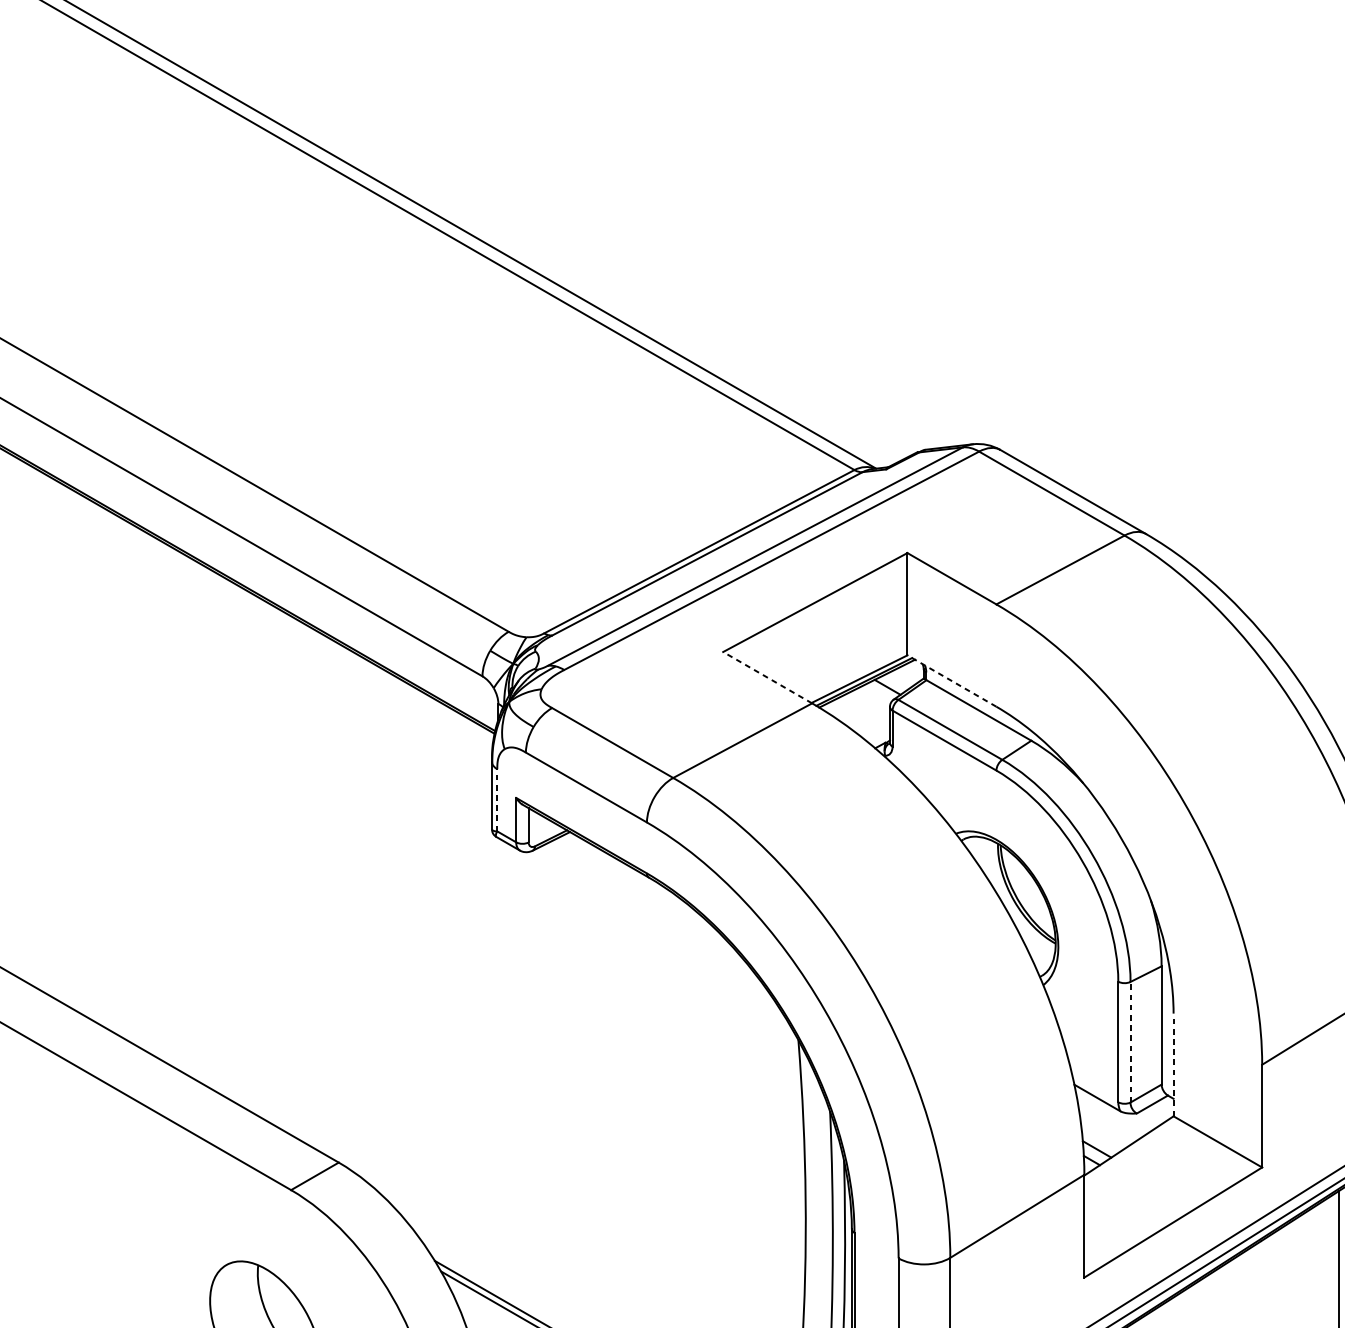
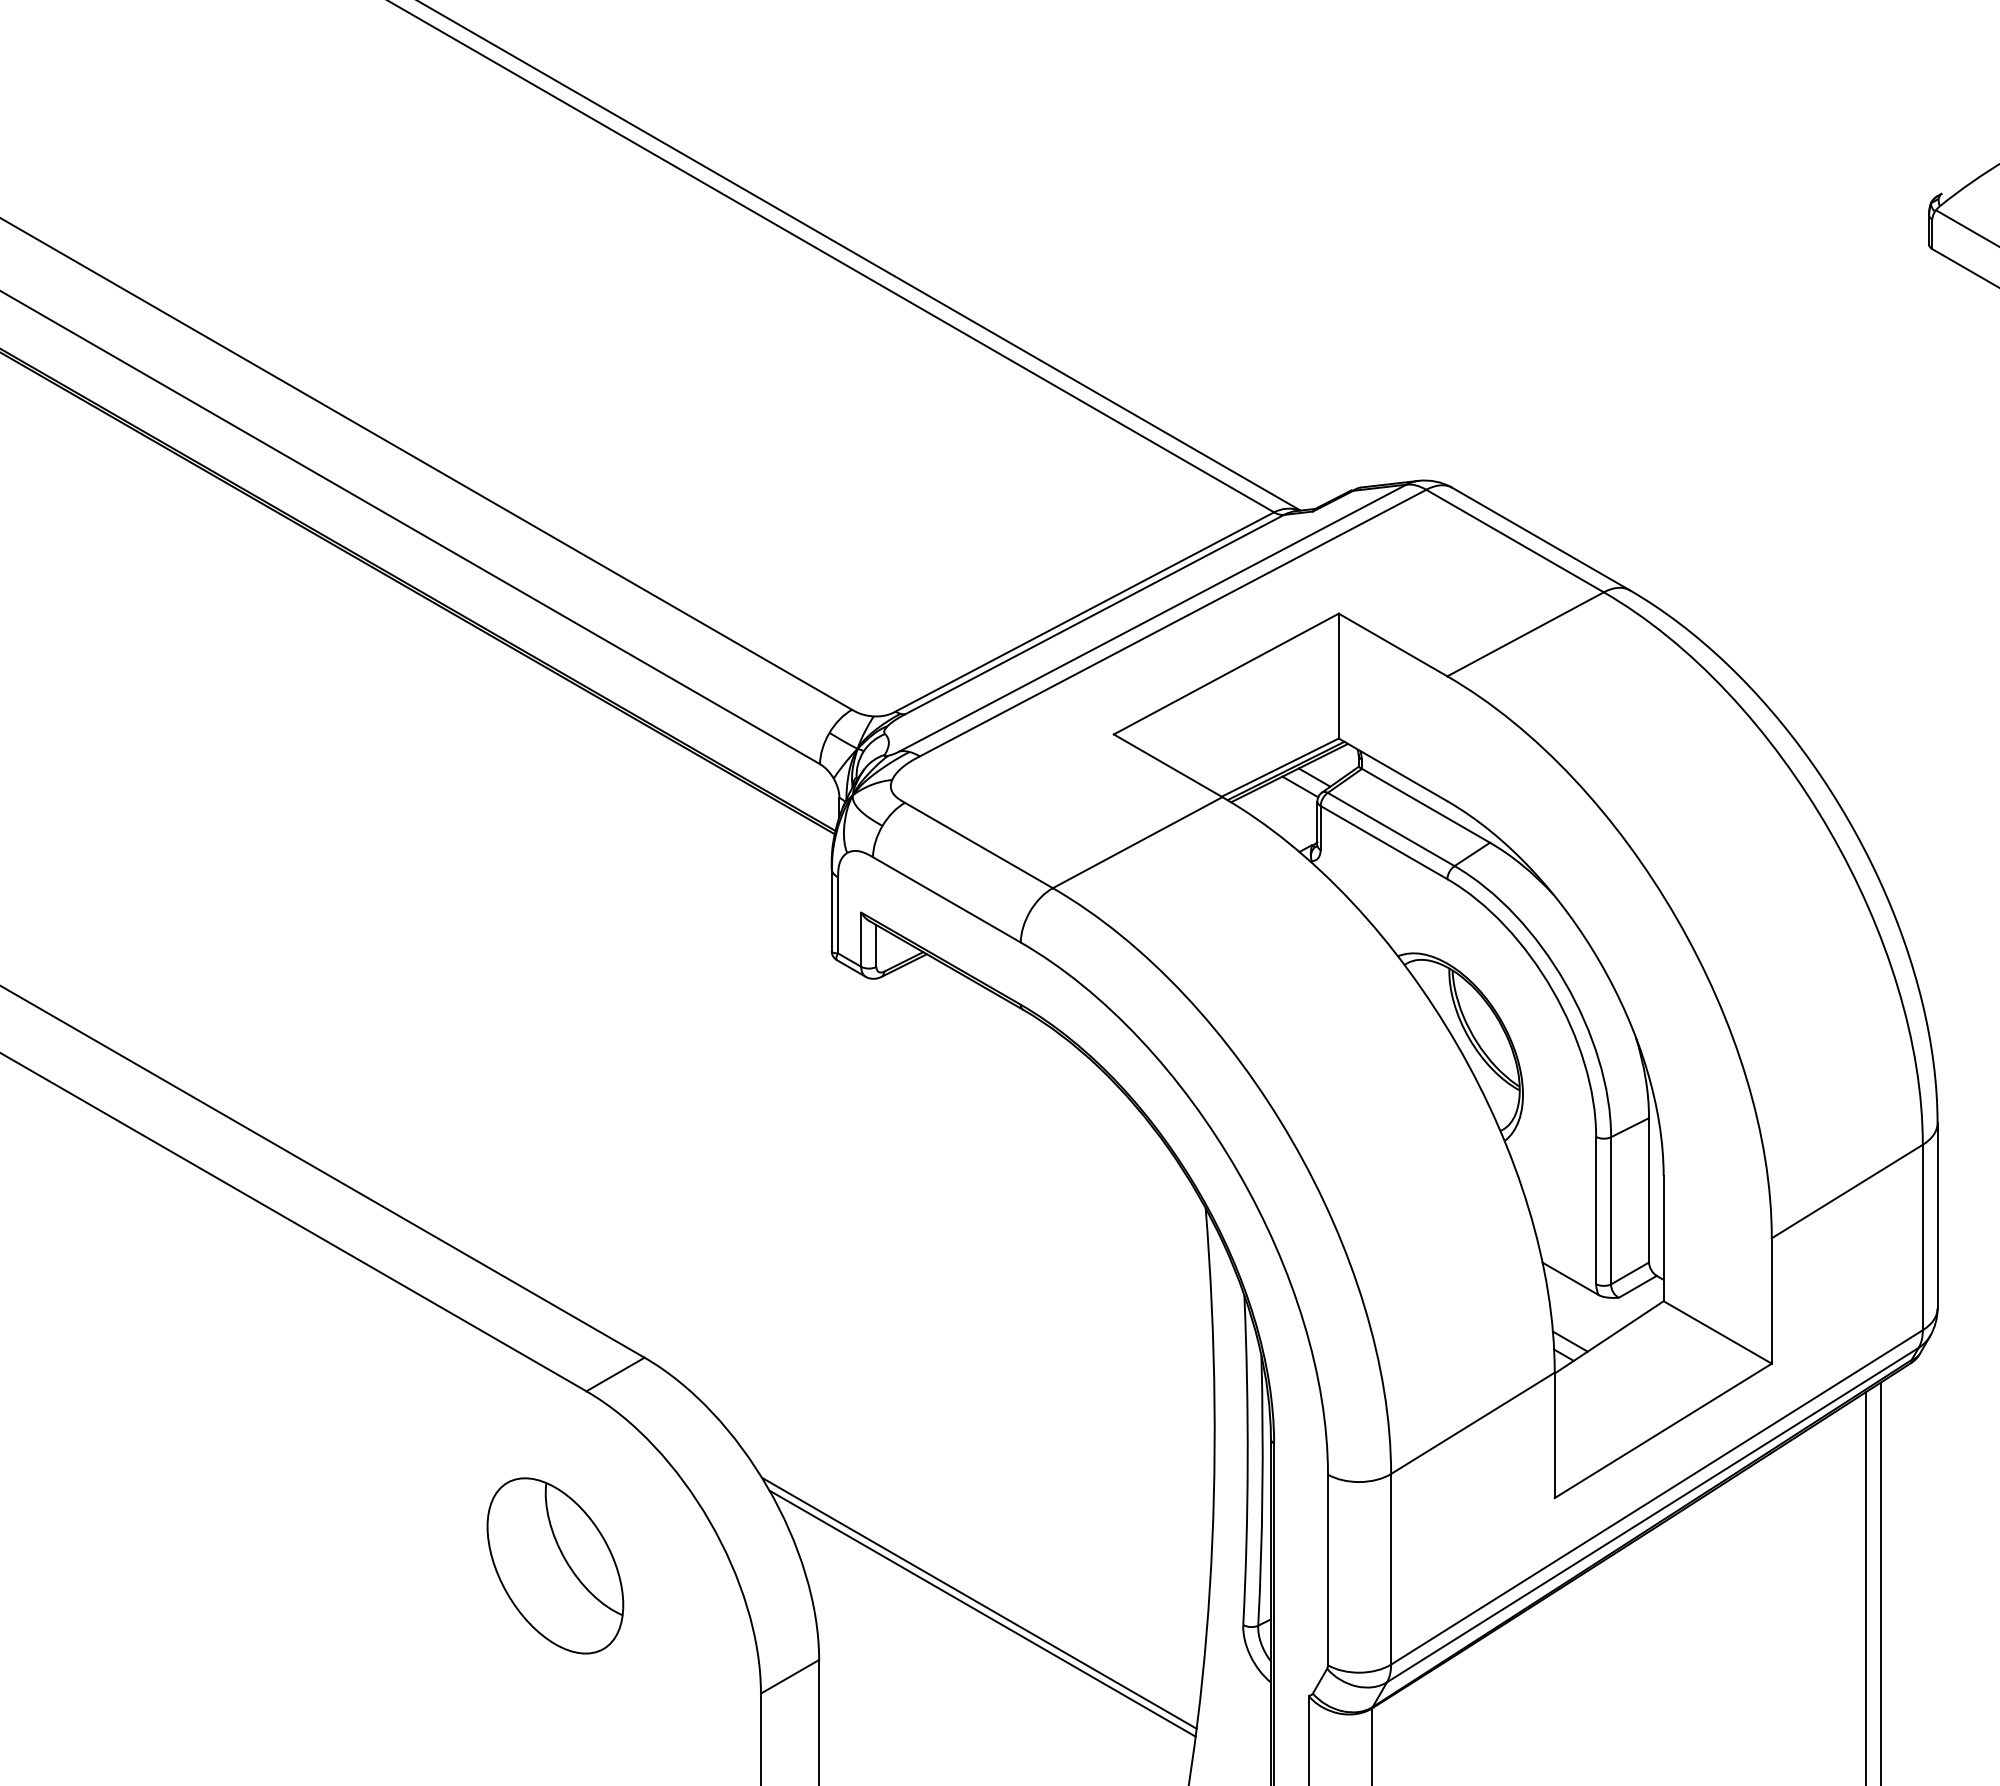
line: (767, 677) -> (1168, 765), dashed -> solid
line: (952, 680) -> (1393, 769), dashed -> solid
line: (876, 694) -> (1300, 786), added
line: (497, 800) -> (838, 915), dashed -> solid
line: (1130, 1041) -> (1611, 1210), dashed -> solid
line: (1173, 1064) -> (1663, 1238), dashed -> solid

